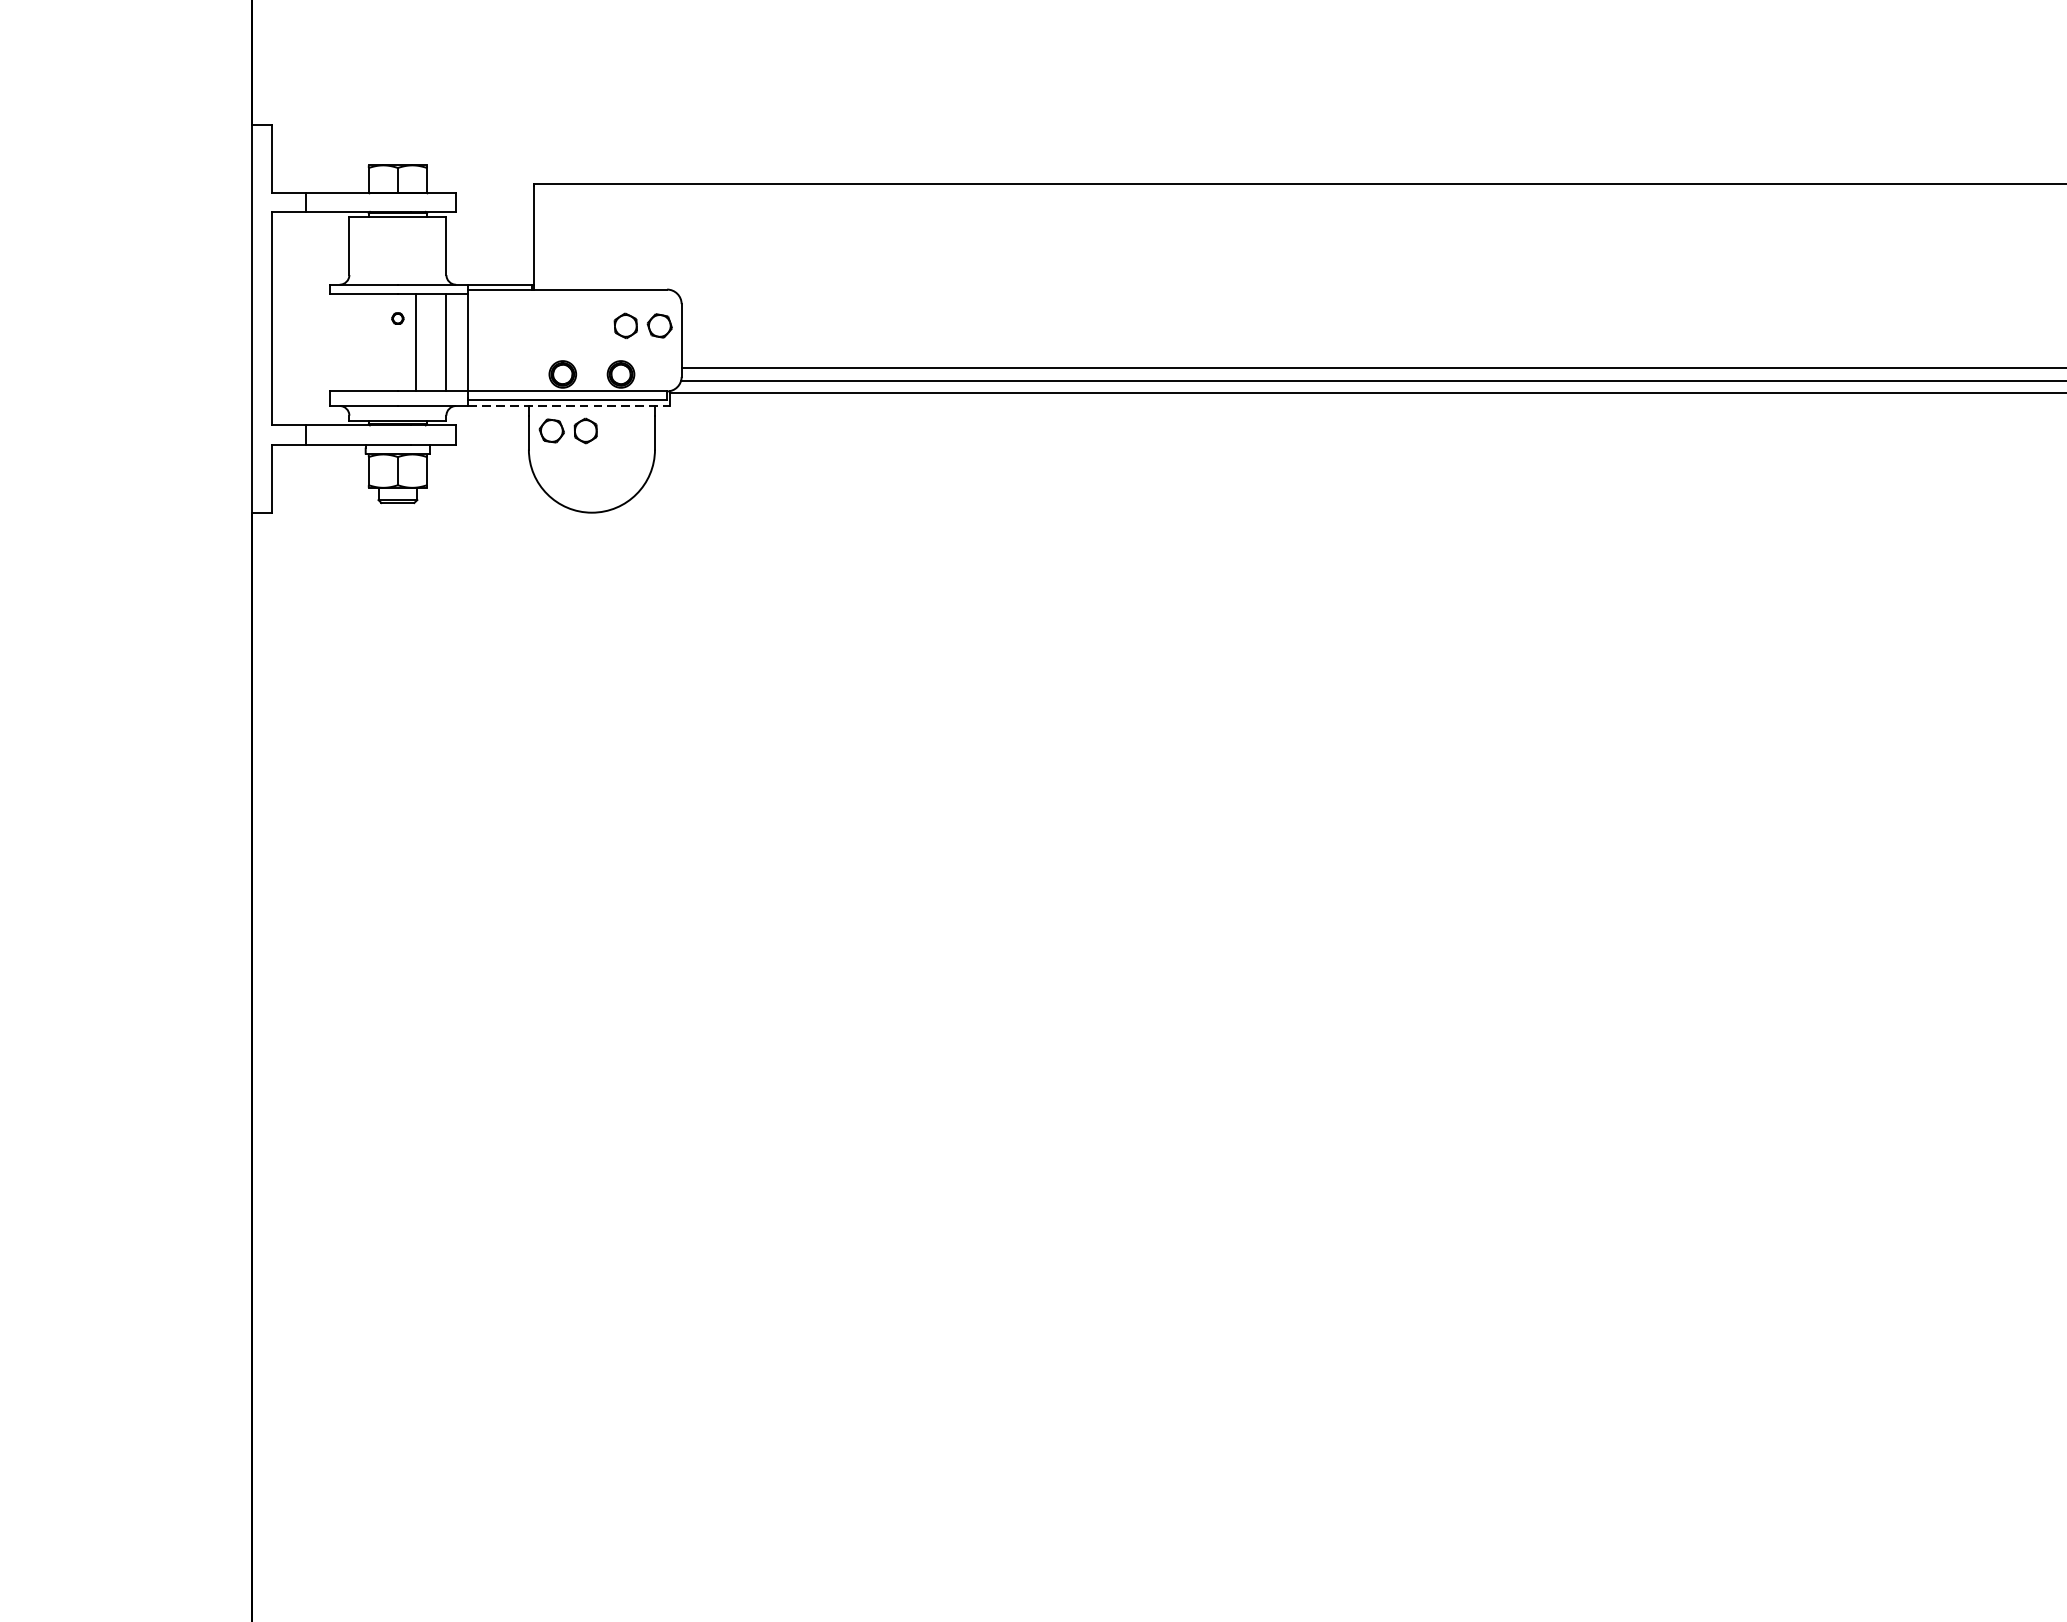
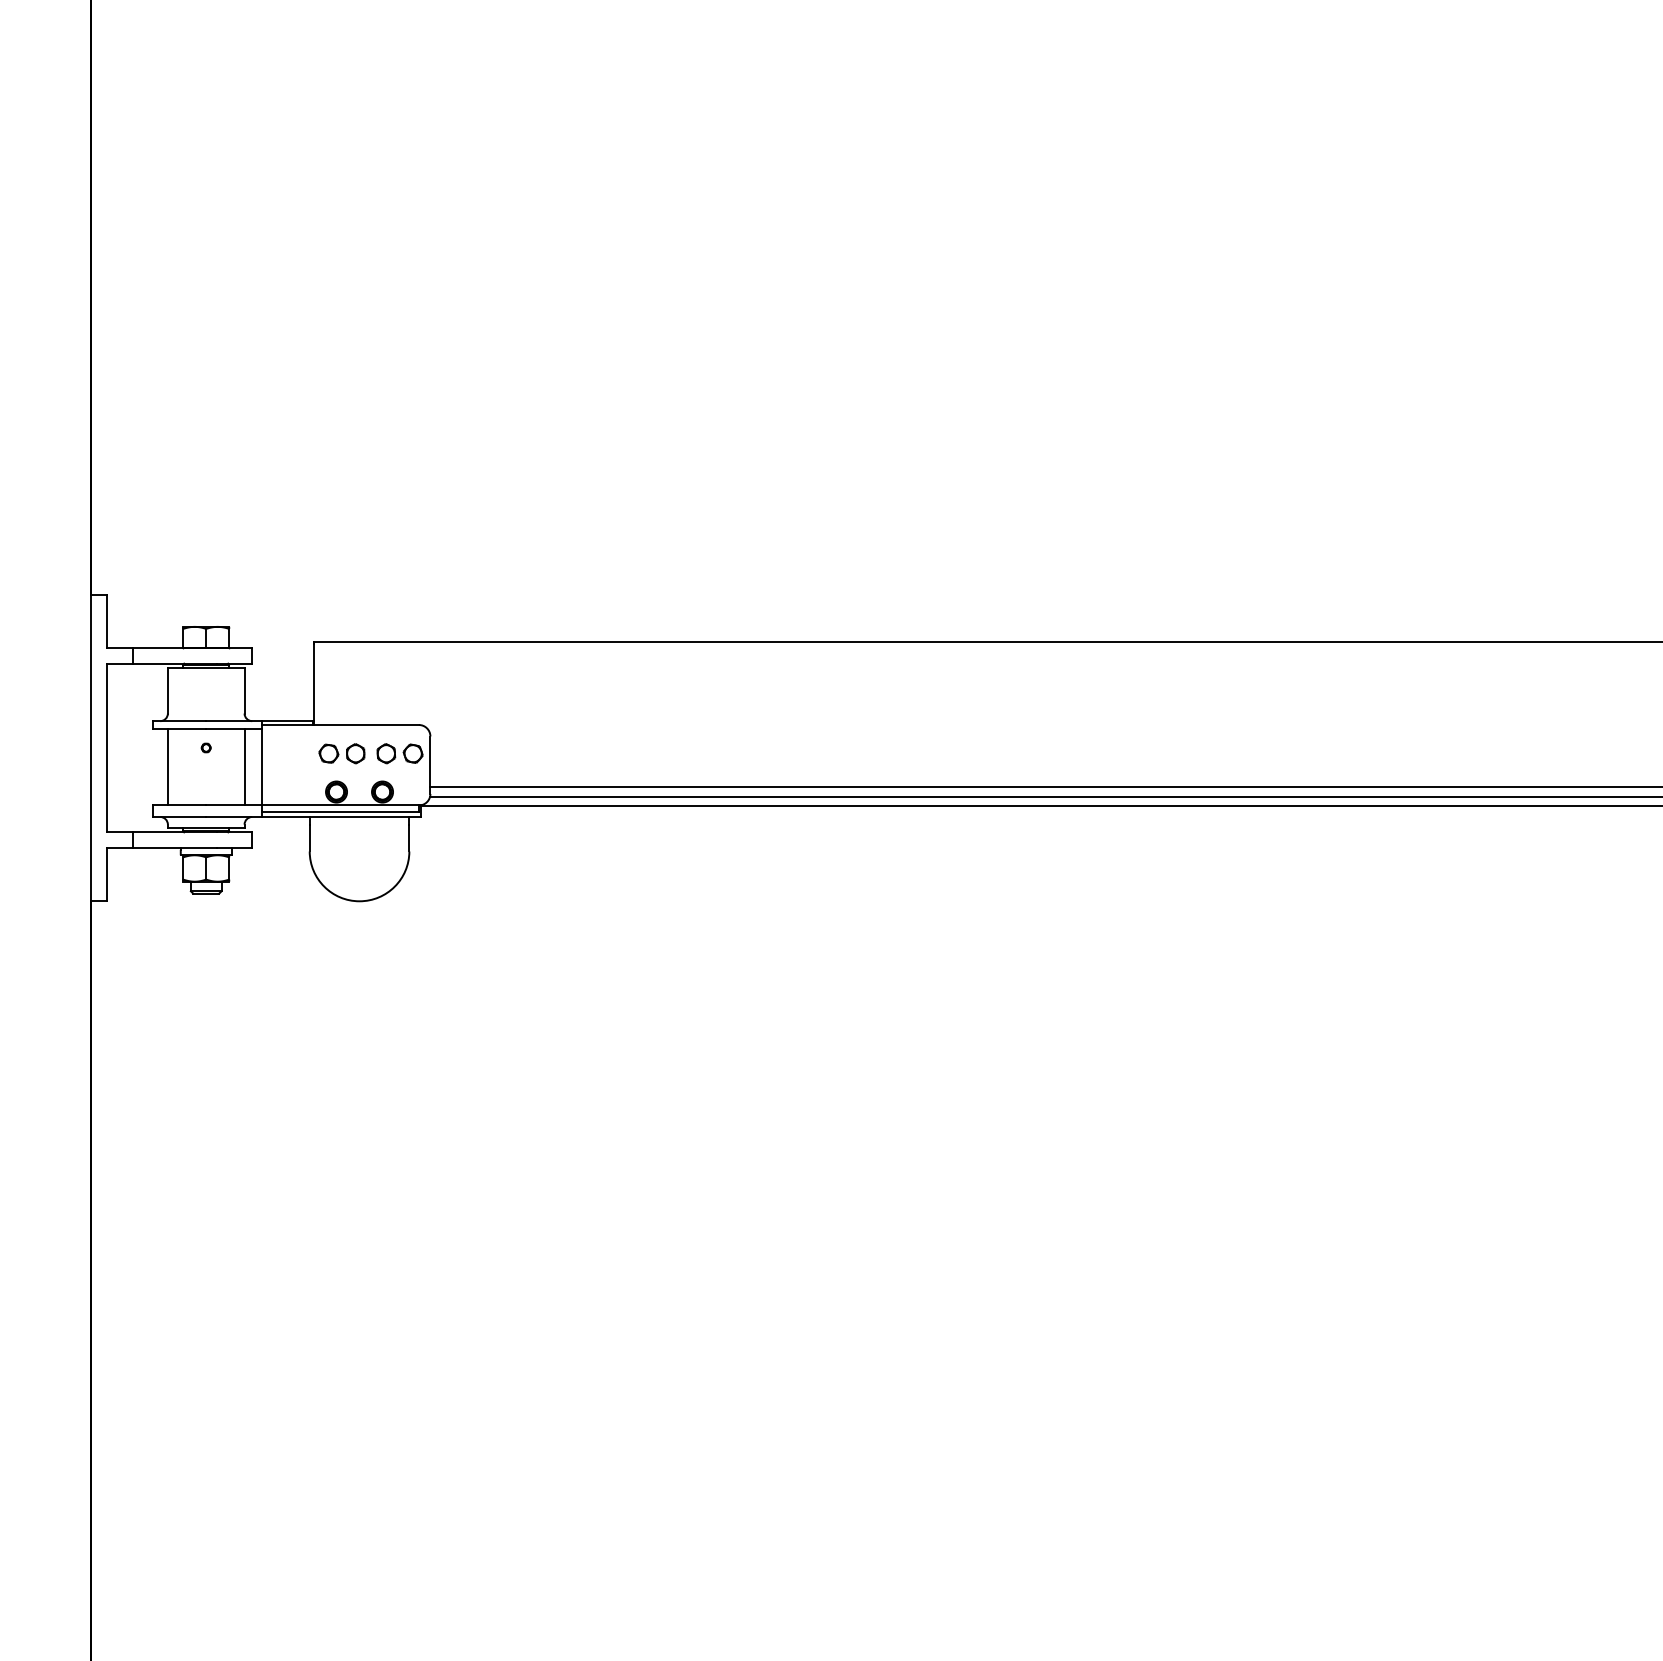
line: (415, 342) -> (167, 766), moved
line: (569, 405) -> (341, 816), dashed -> solid
part: (567, 430) -> (341, 753), moved

